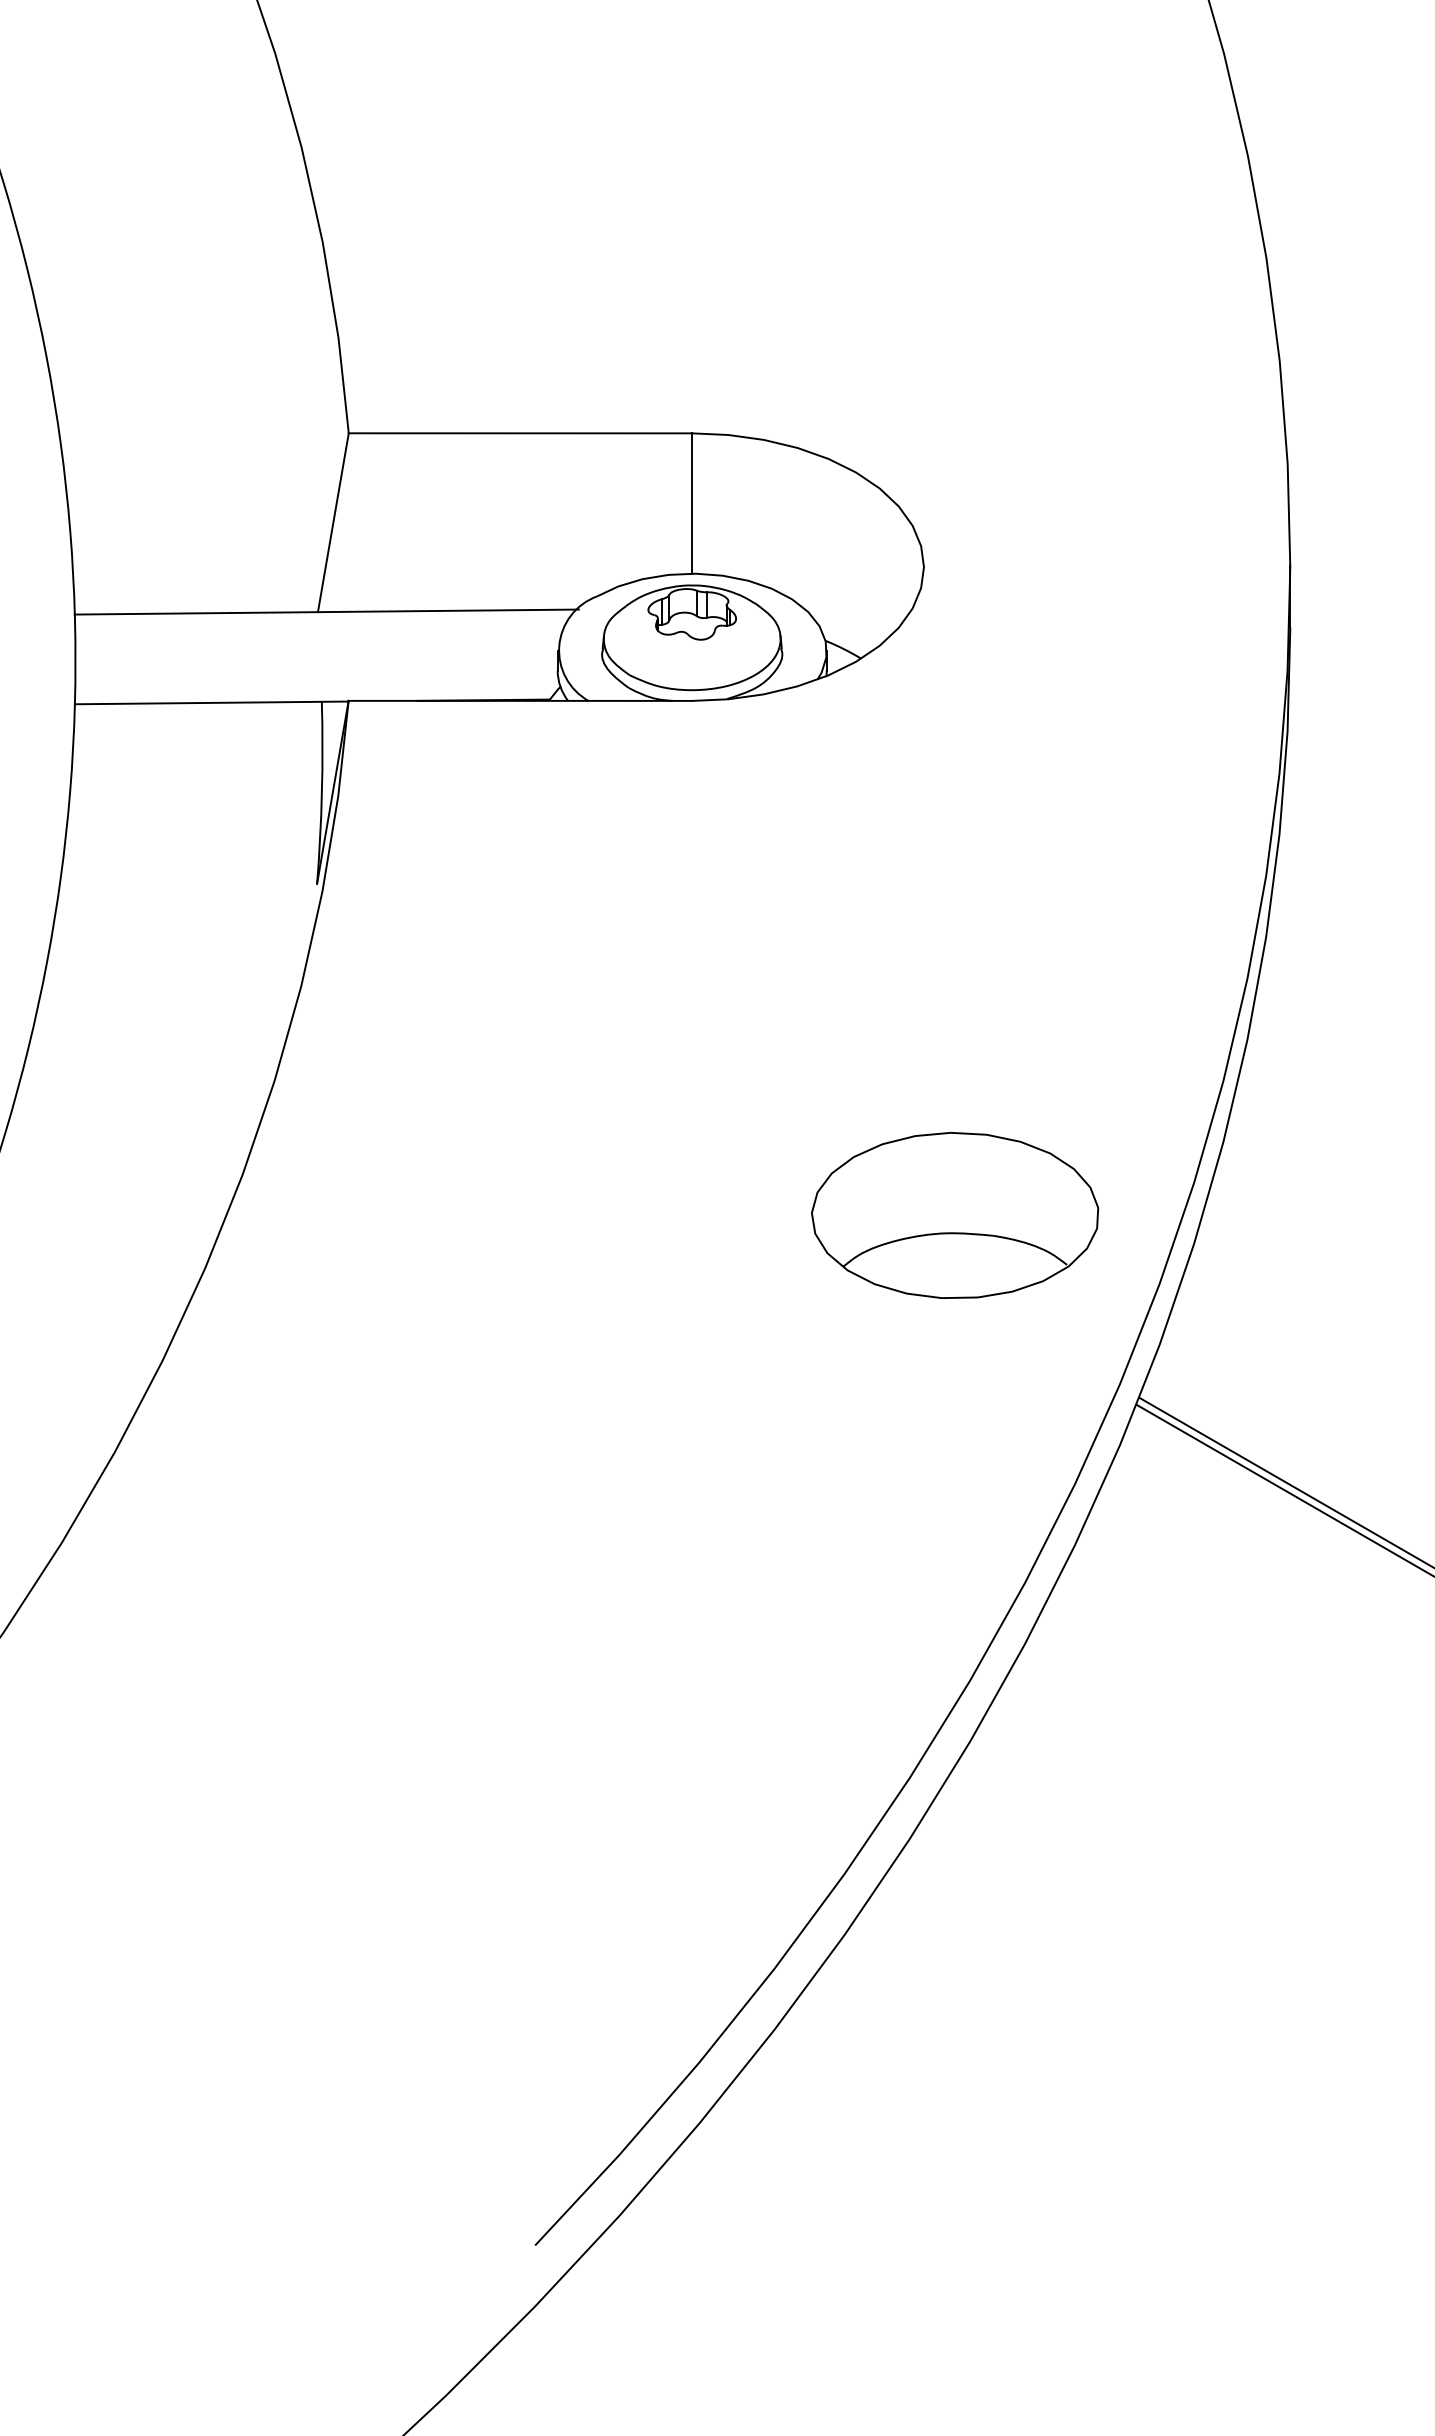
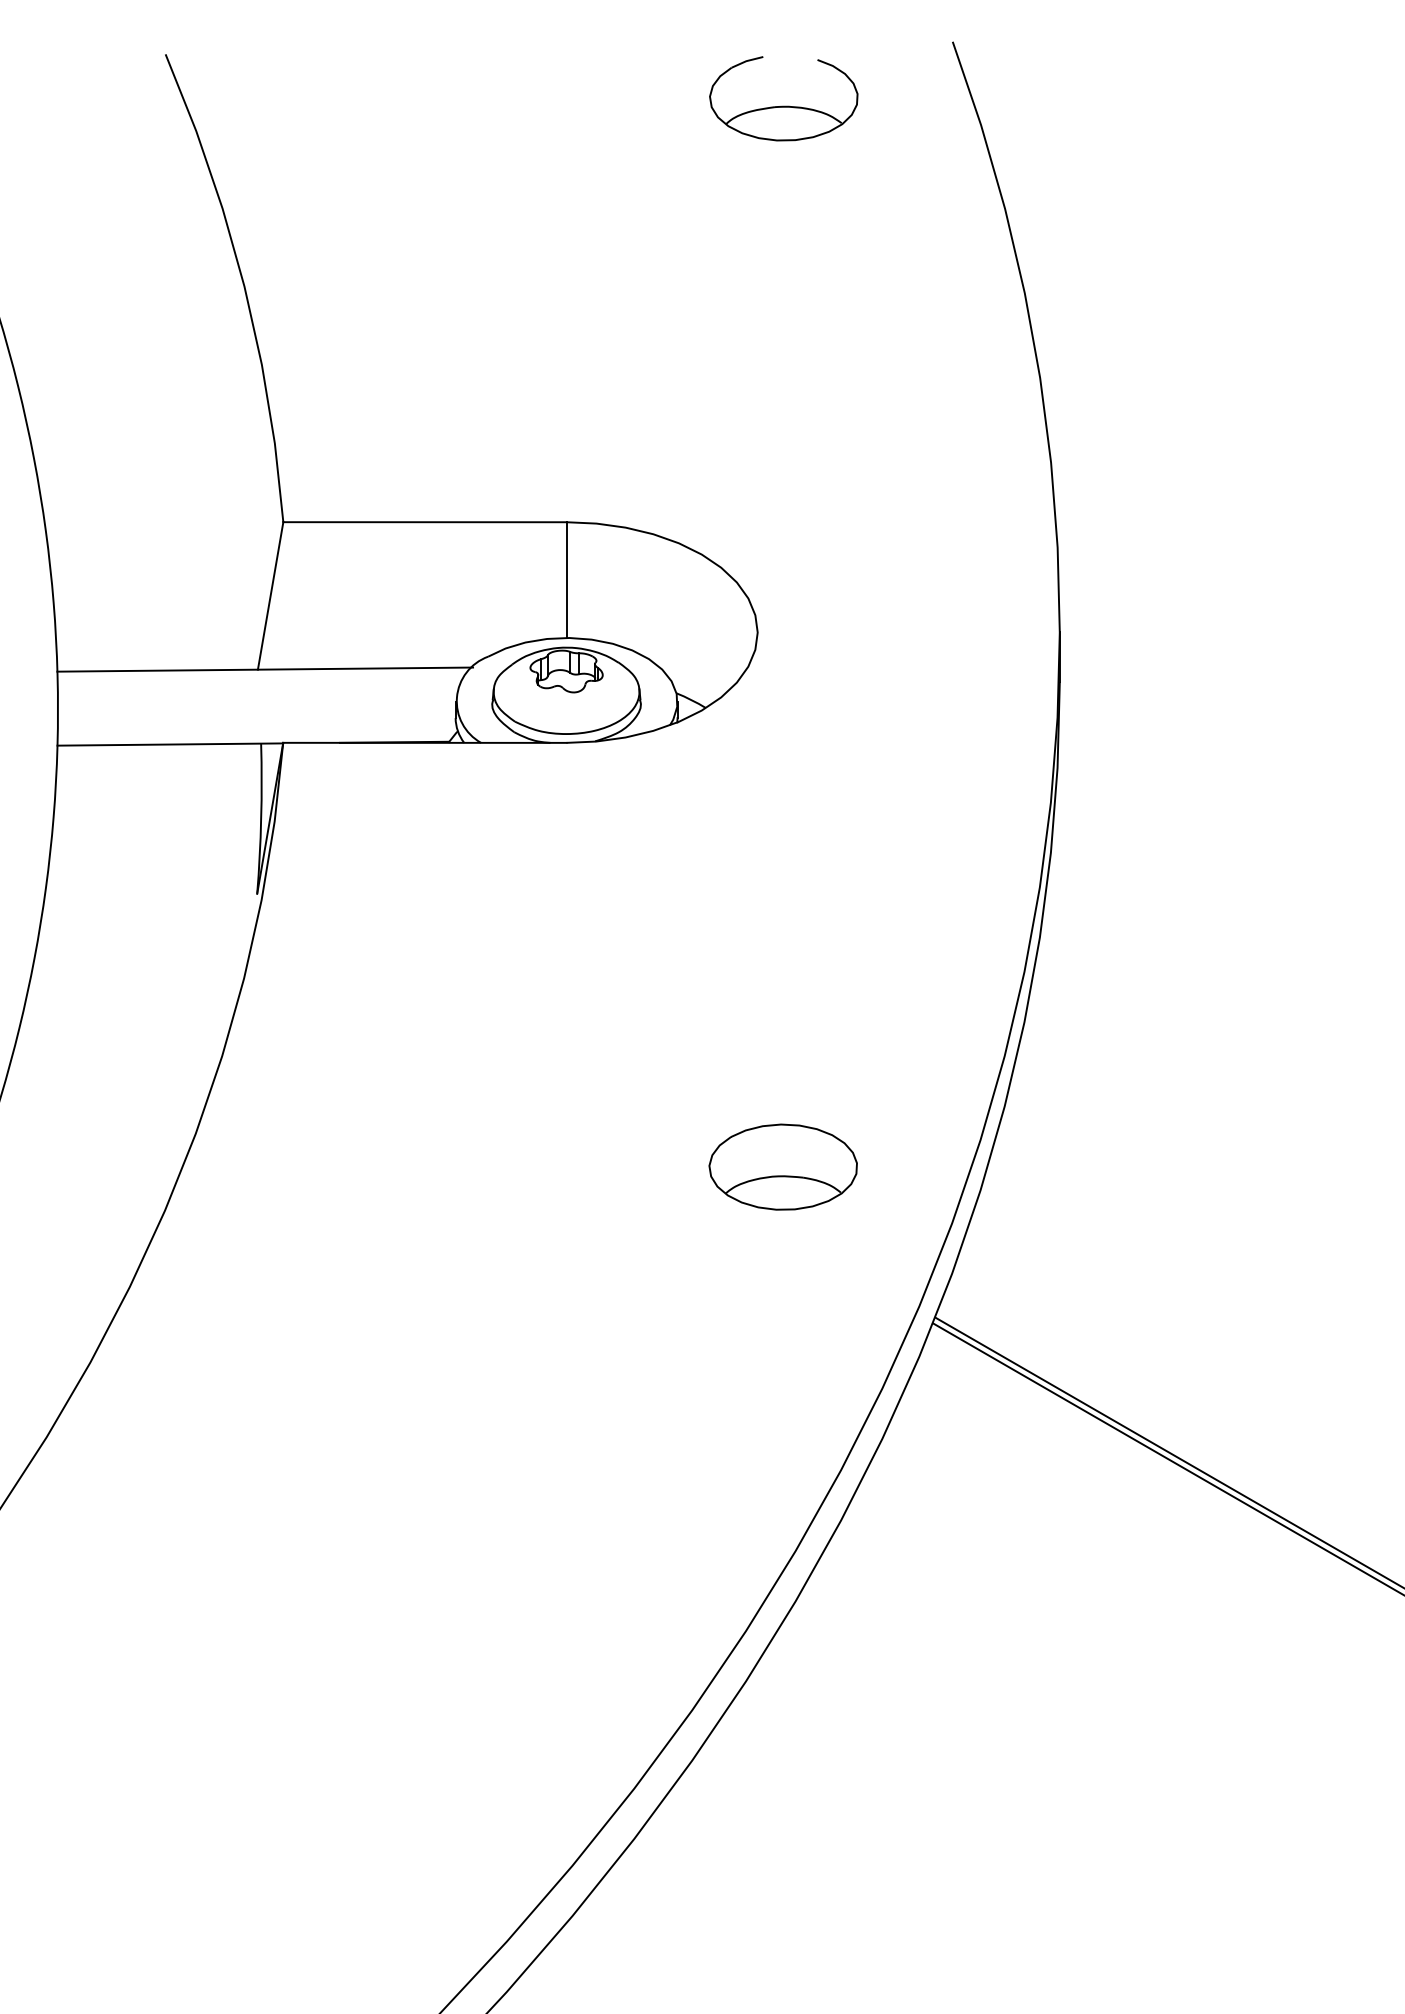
part: (954, 1214) -> (782, 1166), size x0.62

